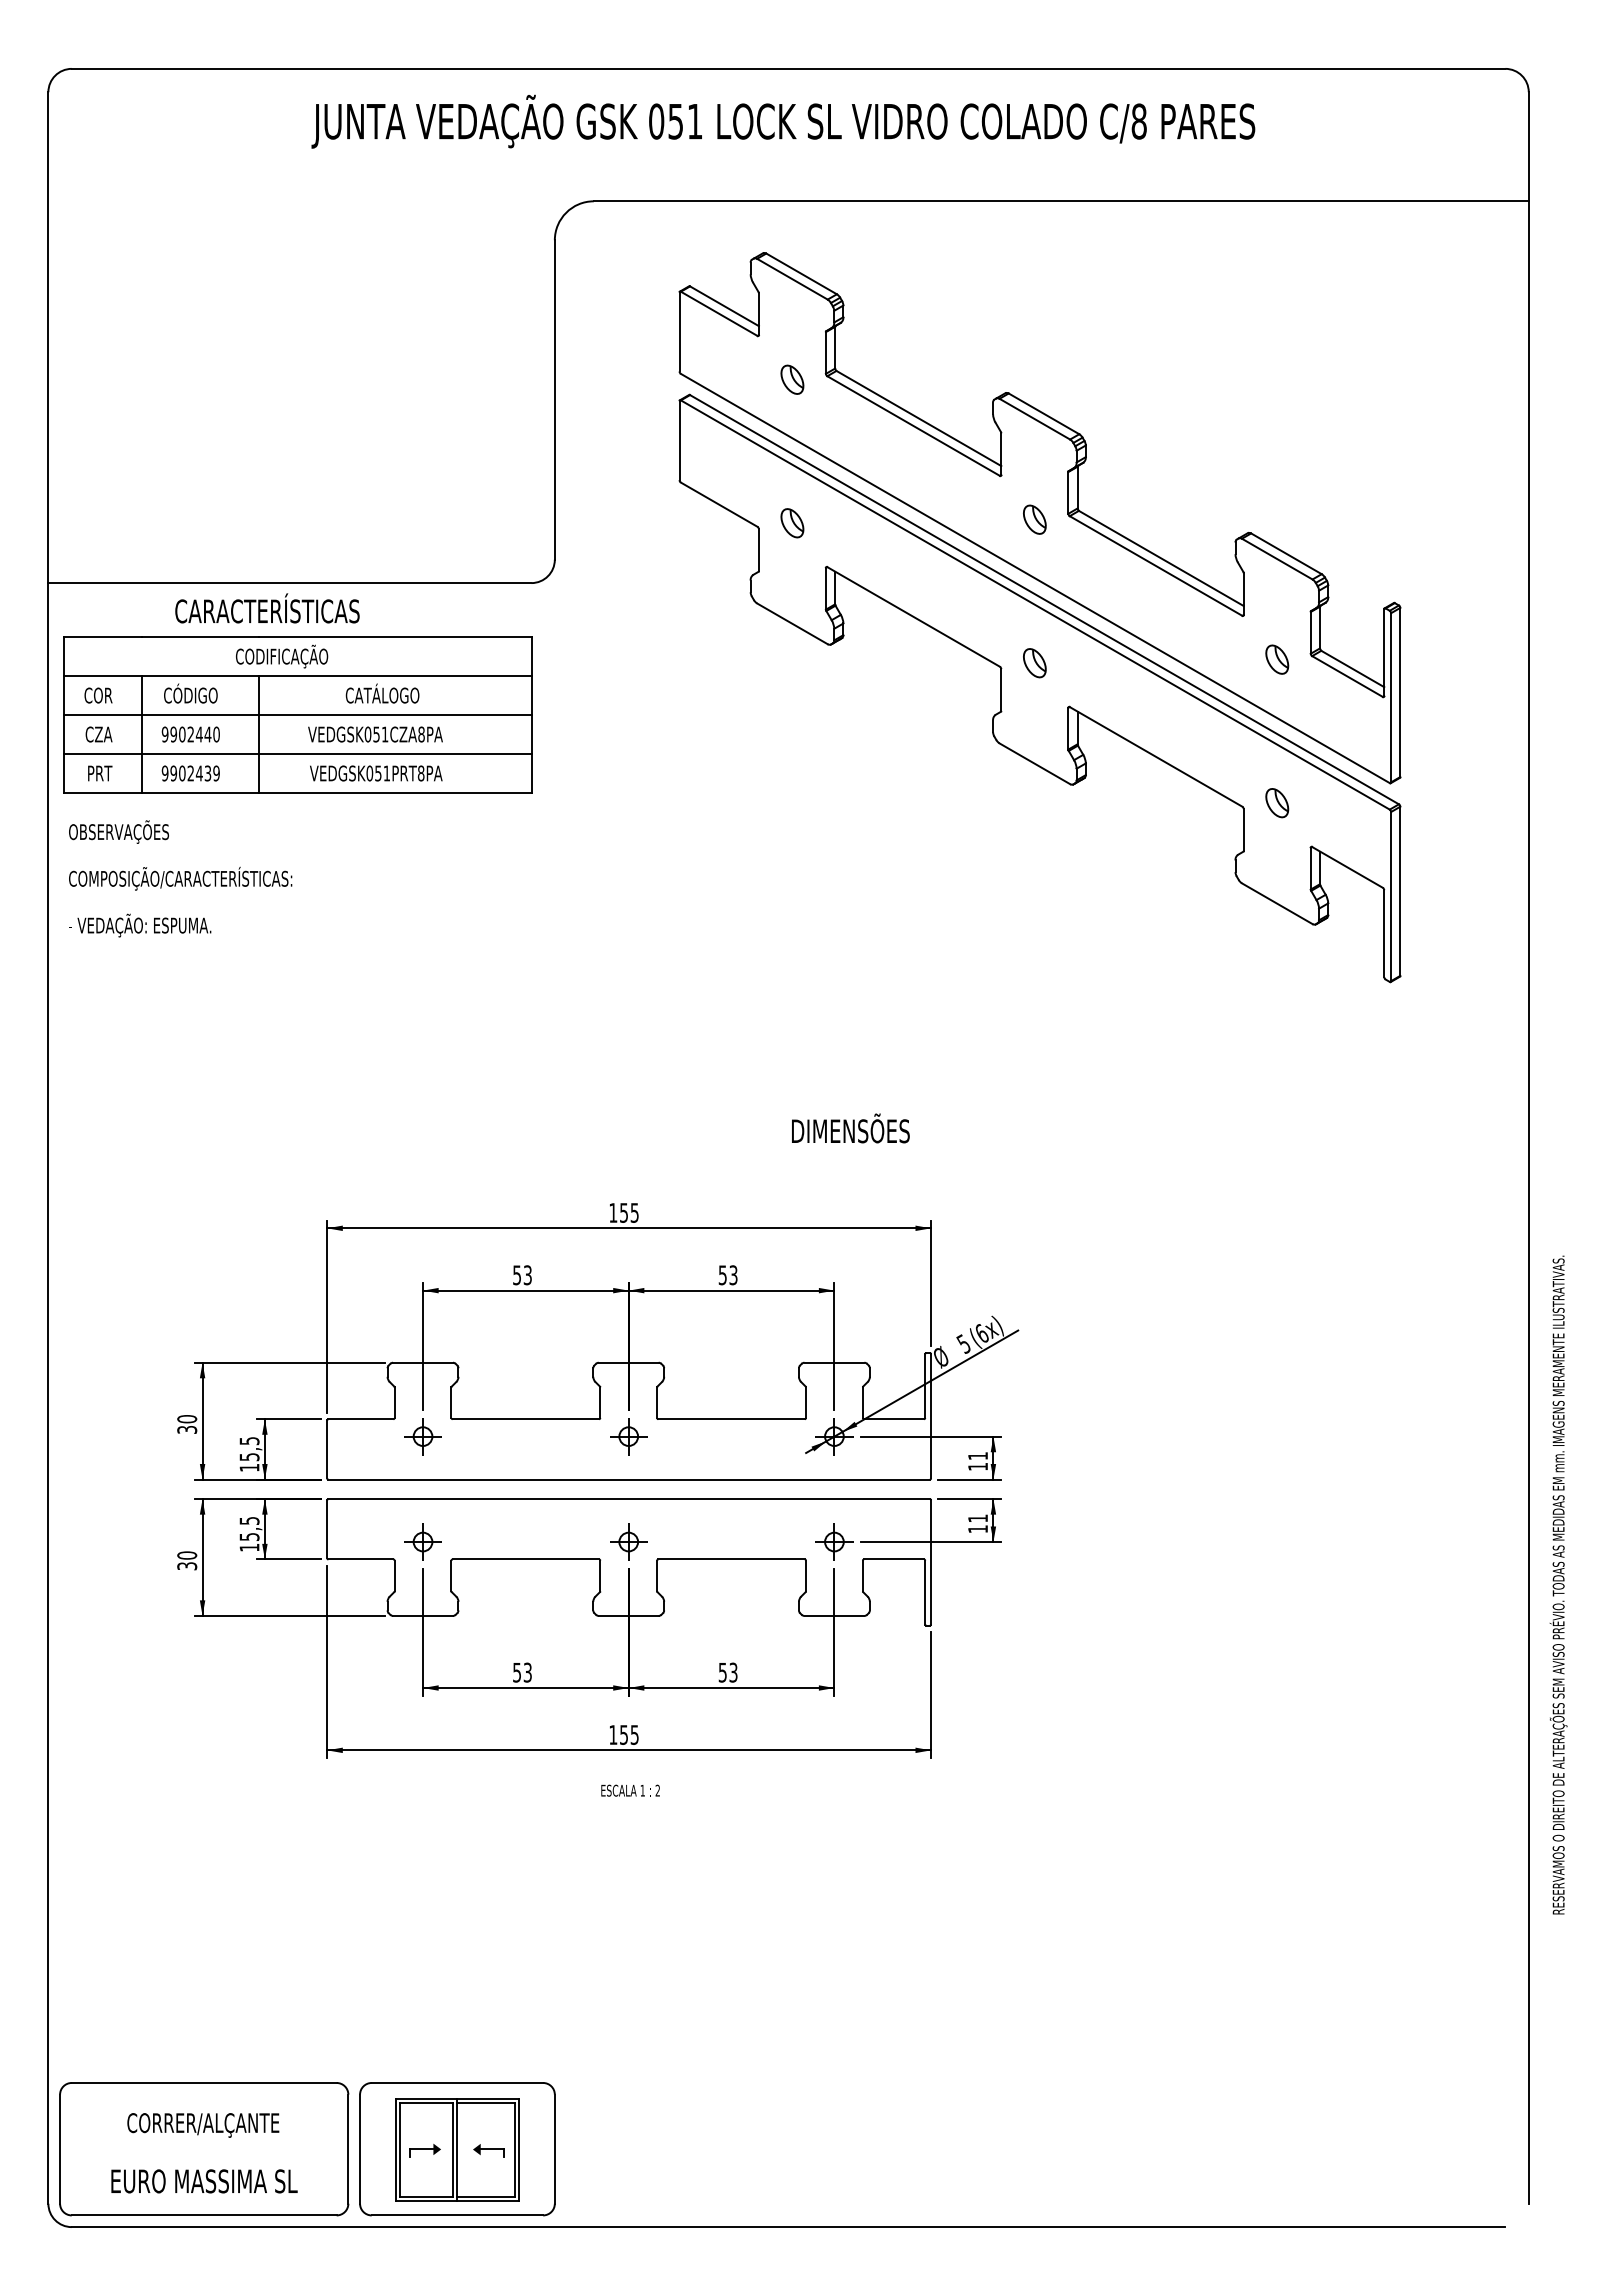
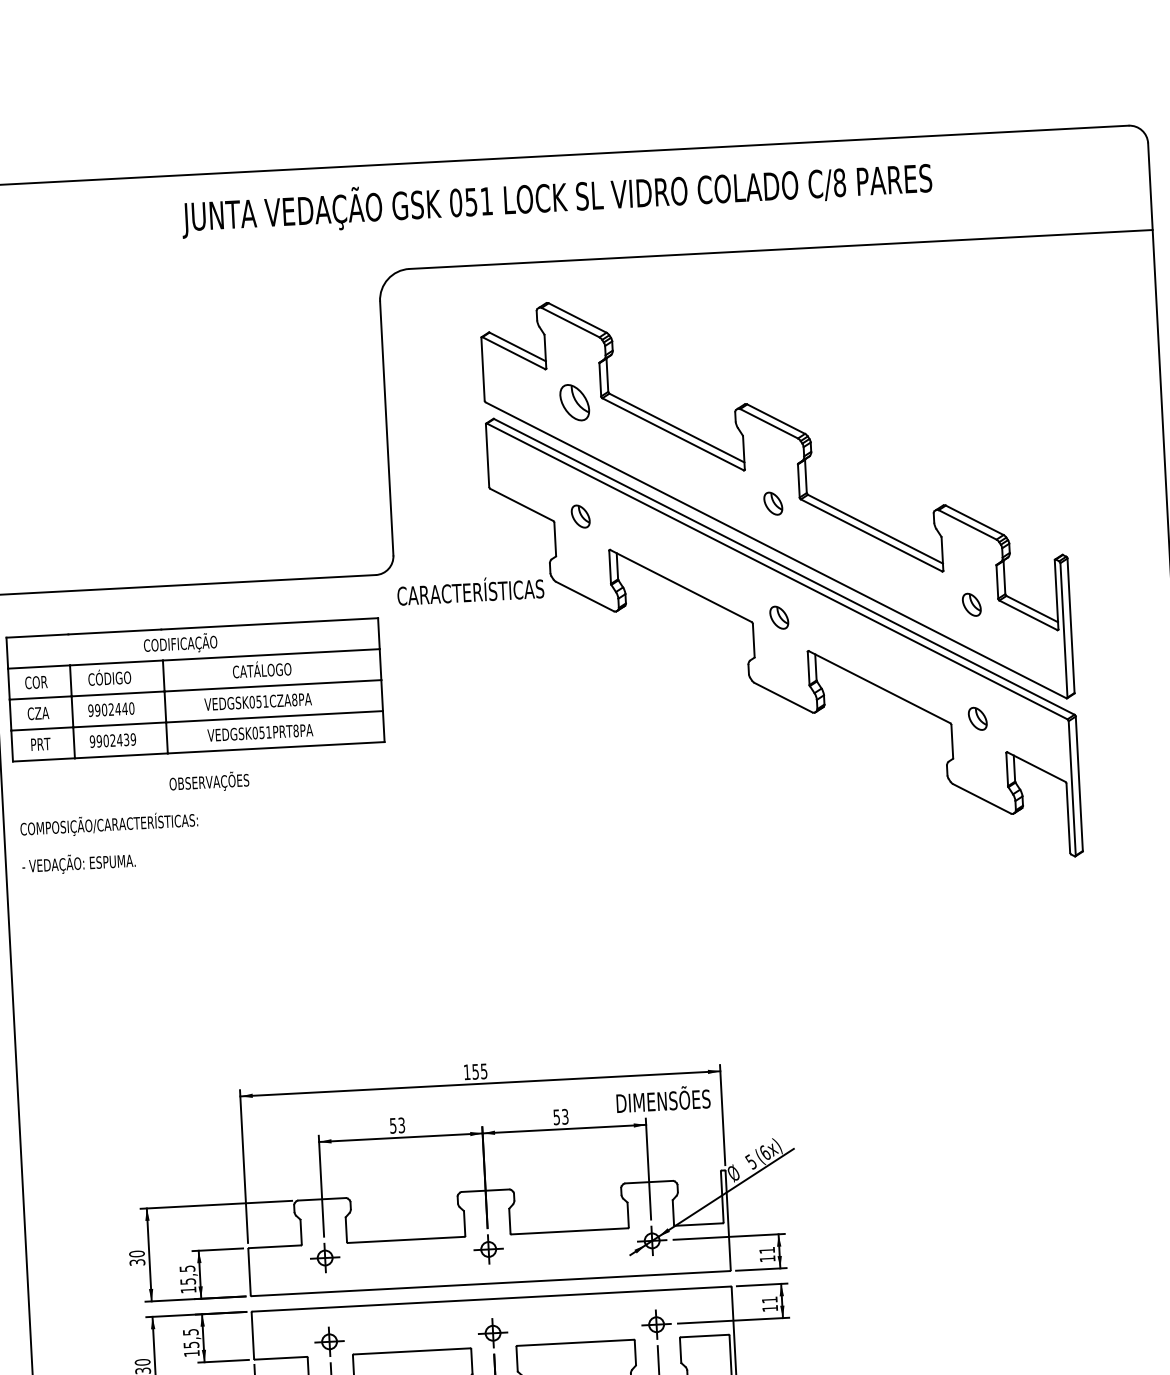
part: (792, 379) -> (574, 402), size x1.6
text: (267, 608) -> (470, 590), moved
text: (118, 831) -> (208, 781), moved
text: (850, 1128) -> (663, 1099), moved

